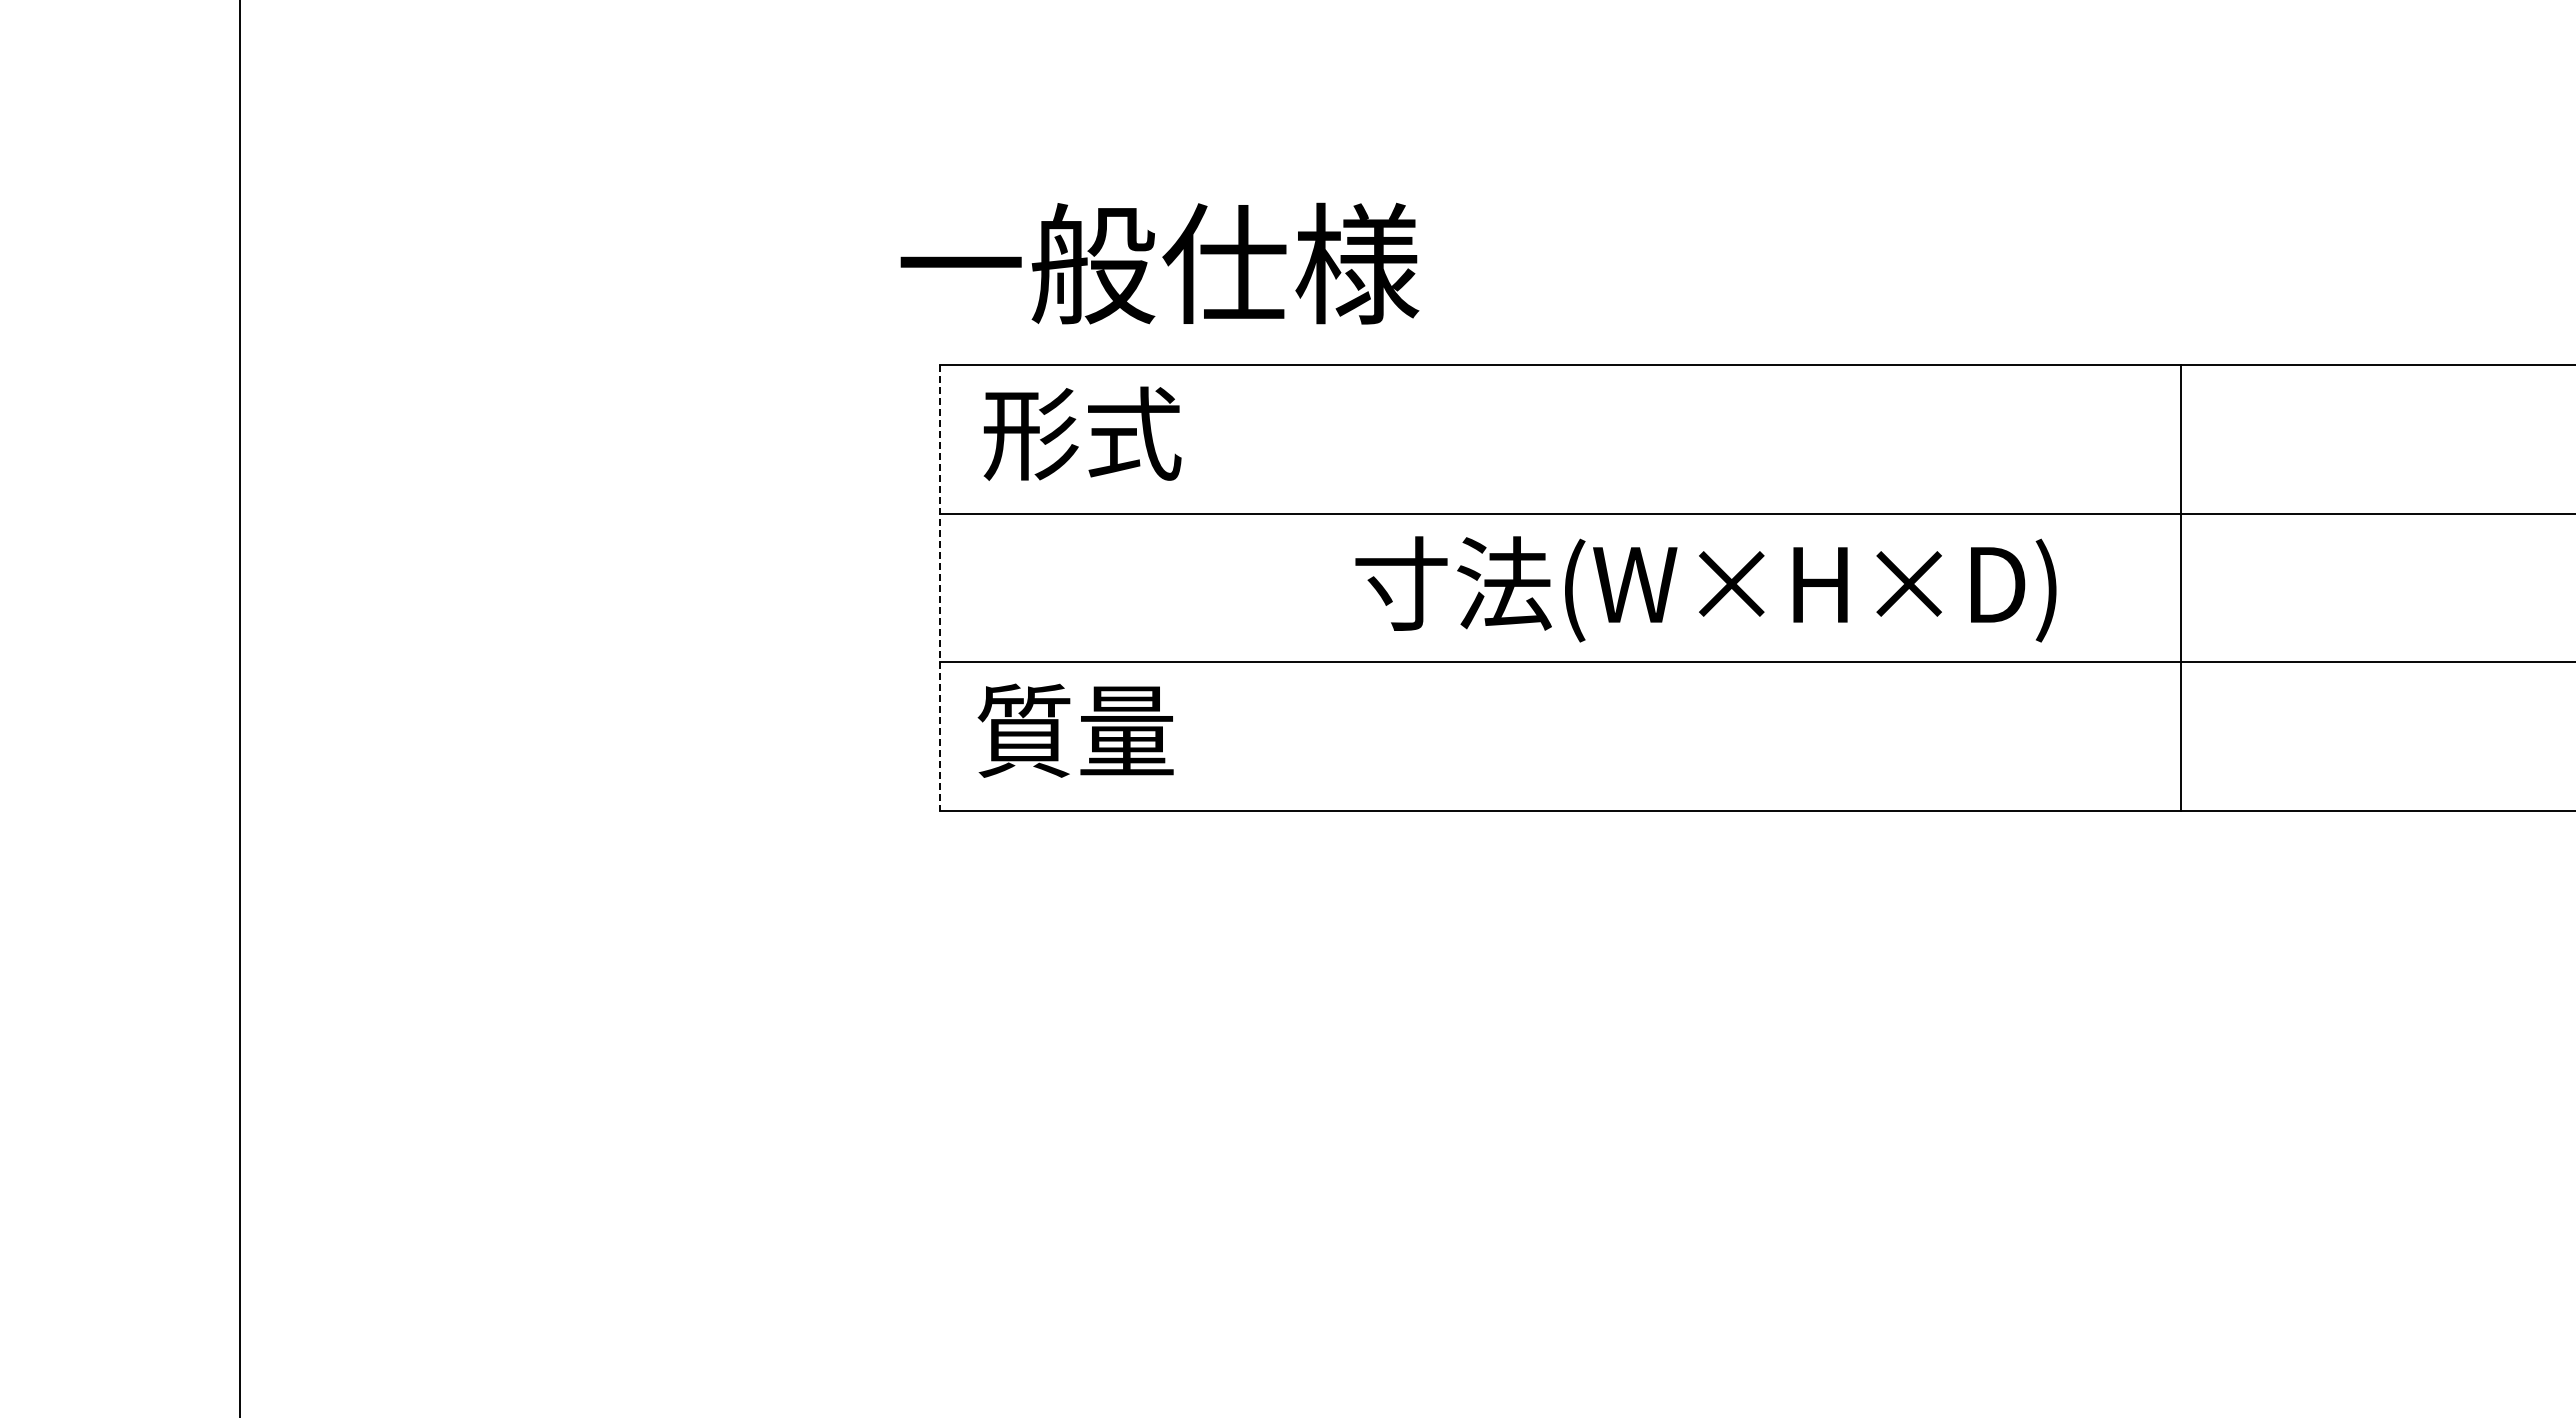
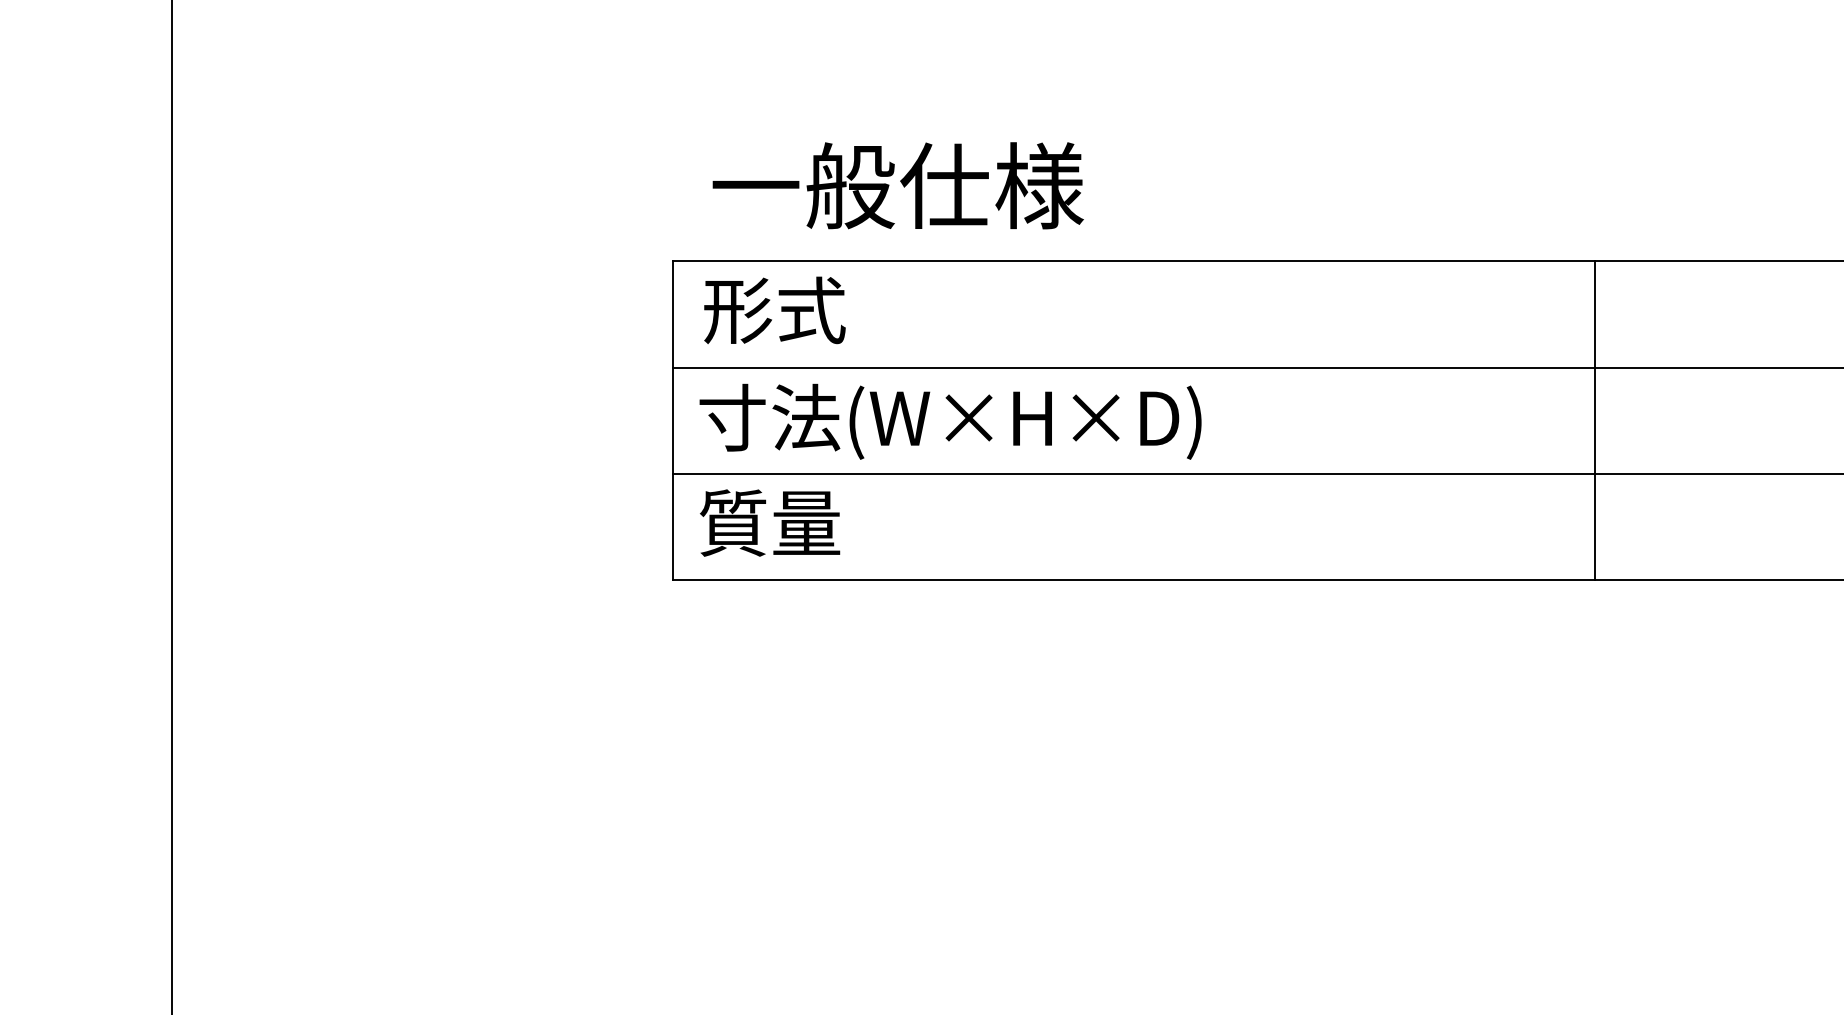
text: (1159, 263) -> (898, 185), moved
line: (940, 587) -> (673, 420), dashed -> solid
line: (2180, 587) -> (1594, 420), moved
text: (1705, 589) -> (950, 421), moved

